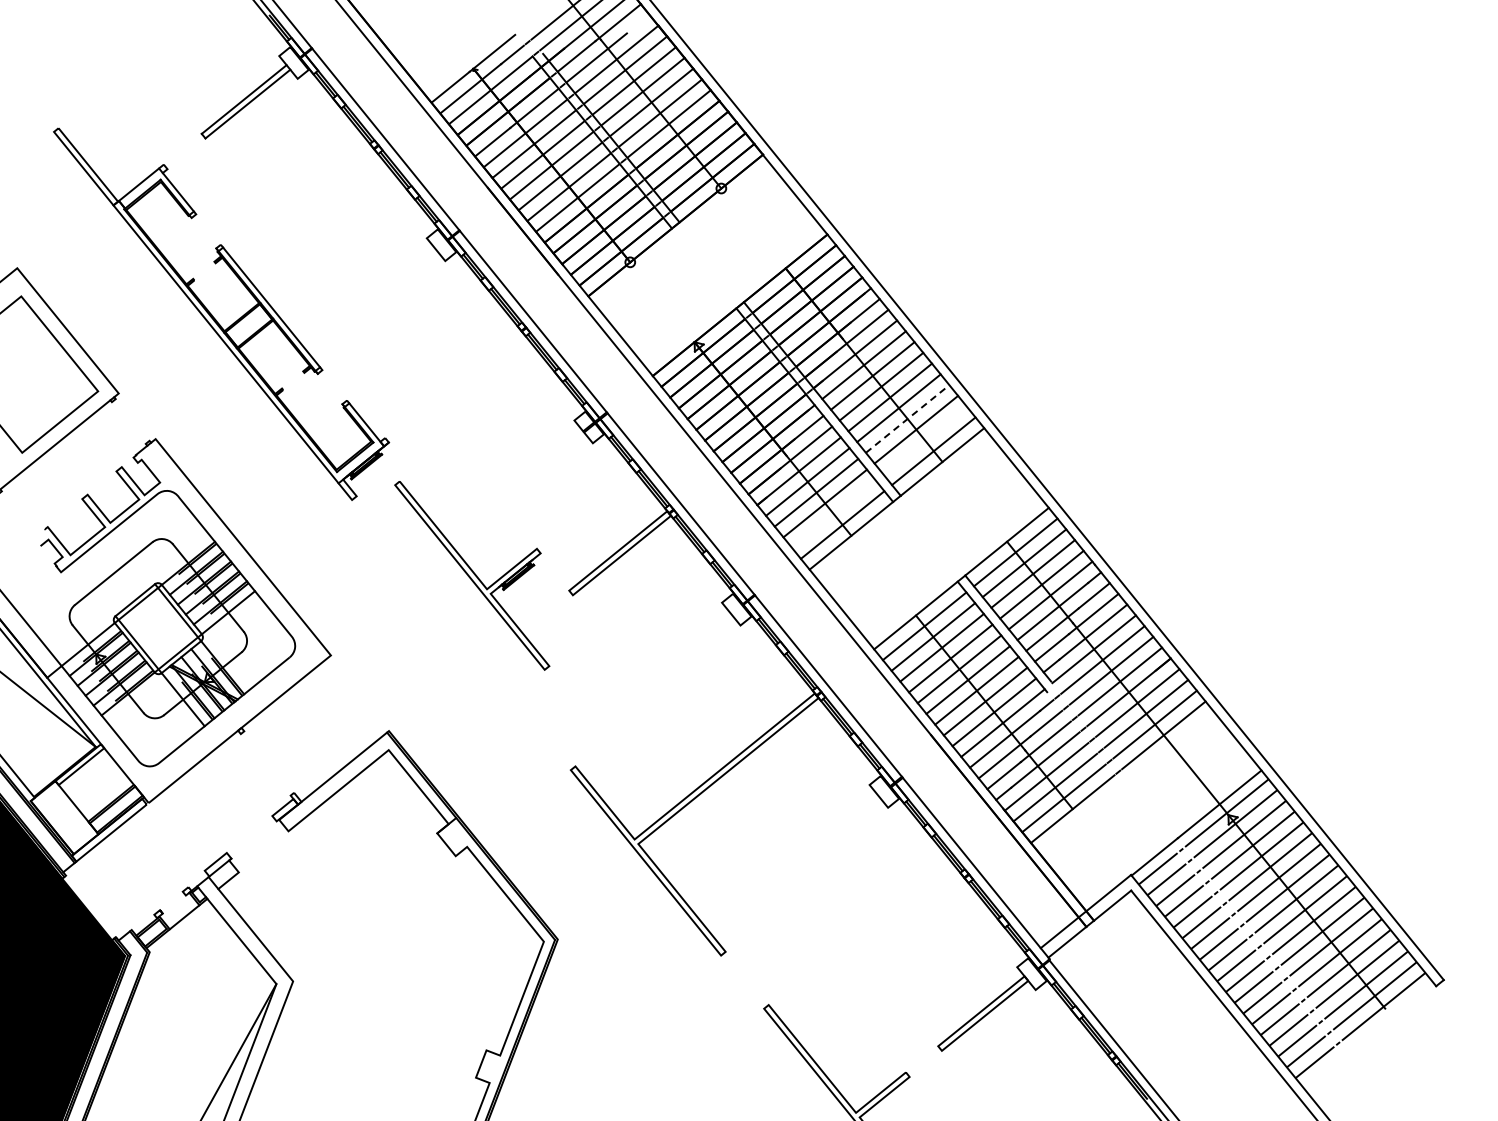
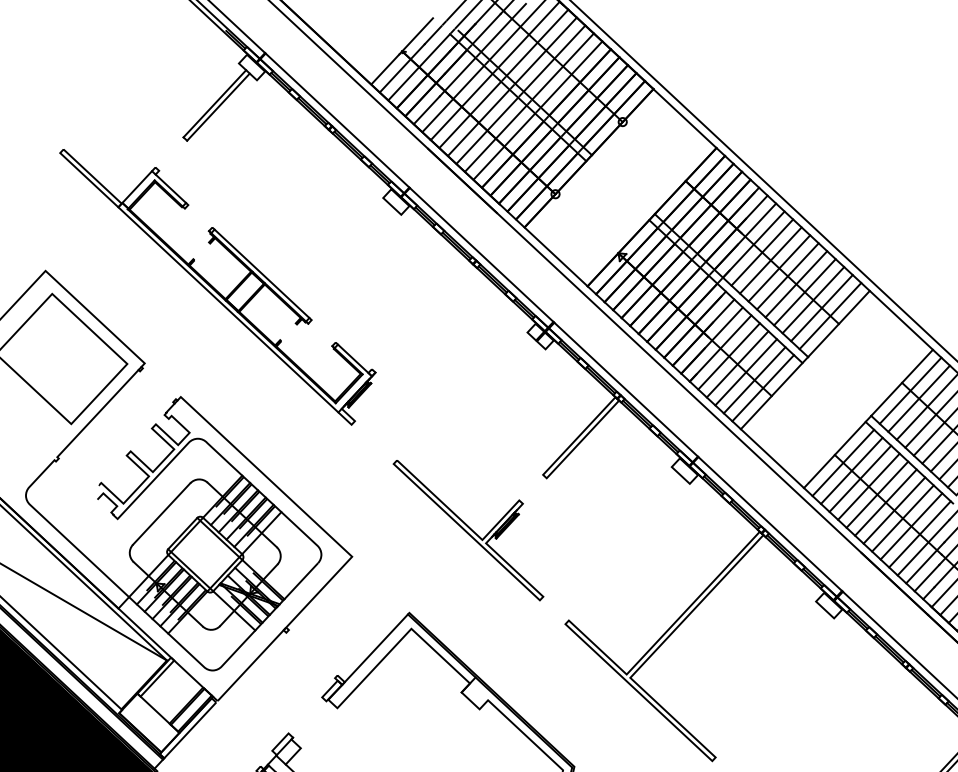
line: (907, 419) -> (804, 292), dashed -> solid
line: (924, 440) -> (821, 308), added
line: (833, 514) -> (754, 380), added
part: (472, 575) -> (468, 530), moved

